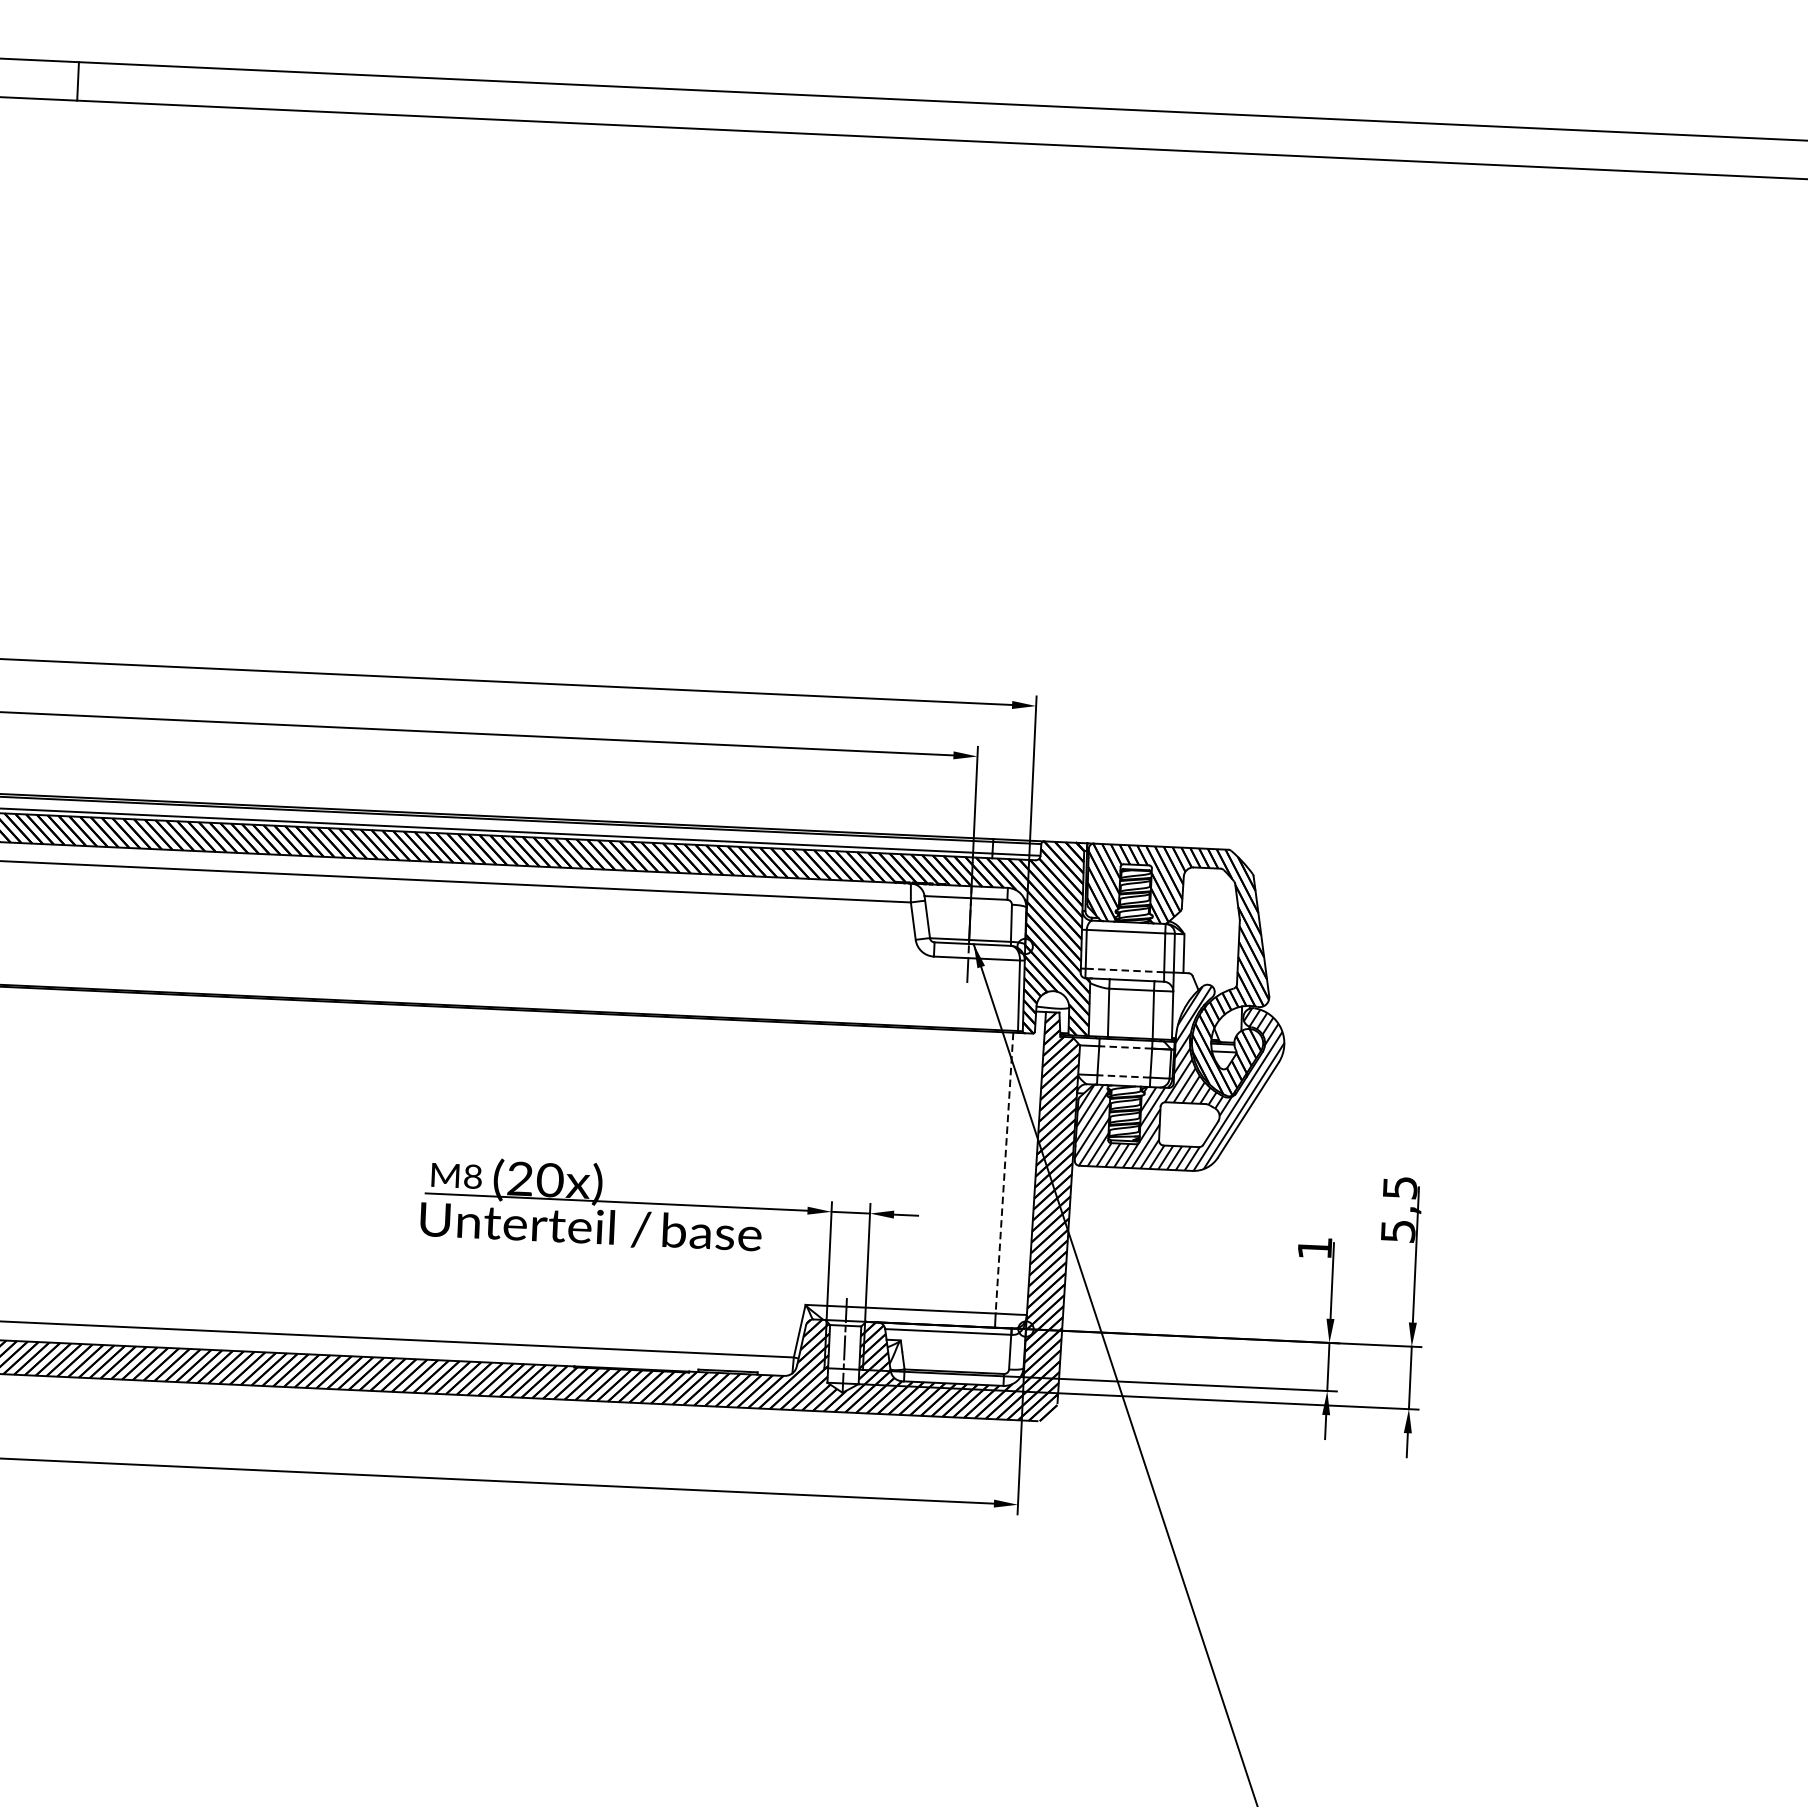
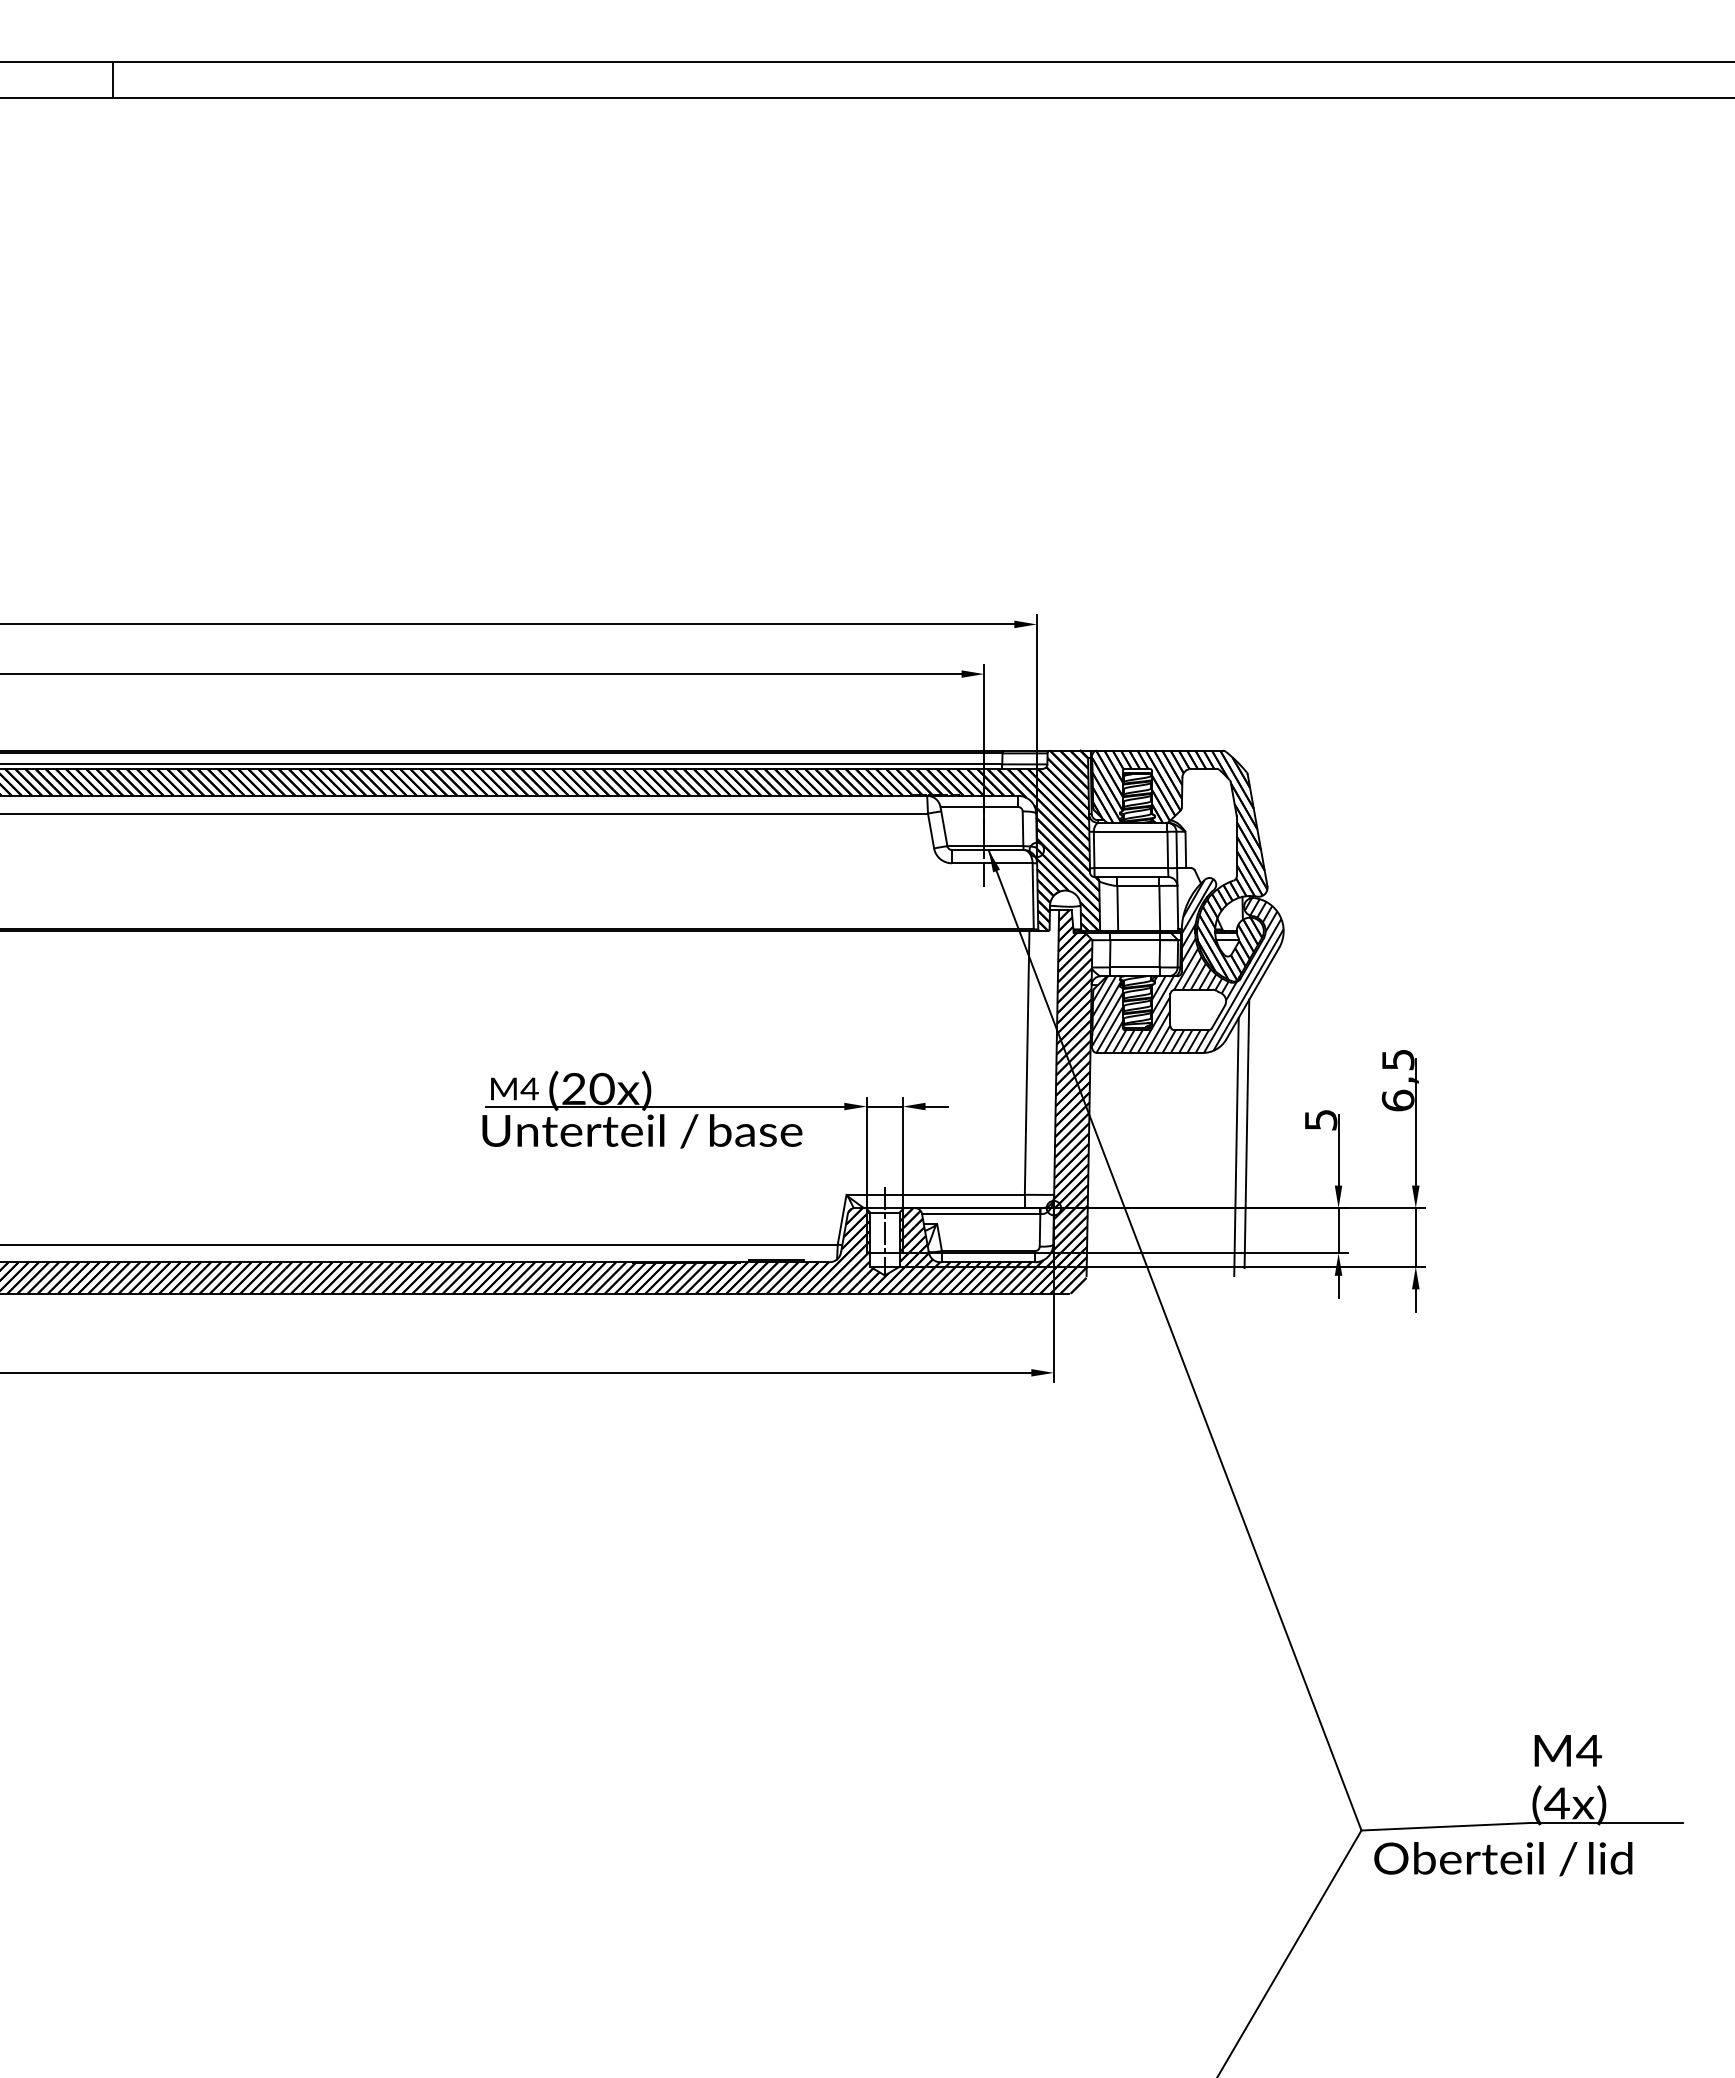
line: (1125, 970) -> (1131, 868), dashed -> solid
line: (1125, 1047) -> (1135, 940), dashed -> solid
line: (1123, 1076) -> (1134, 967), dashed -> solid
line: (1004, 1172) -> (1027, 1062), dashed -> solid
text: (472, 1176) -> (529, 1088), M8 -> M4
text: (1397, 1231) -> (1397, 1100), 5,5 -> 6,5
text: (1315, 1248) -> (1321, 1120), 1 -> 5
line: (1234, 1258) -> (1246, 1133), added
line: (1223, 1272) -> (1236, 1146), added

